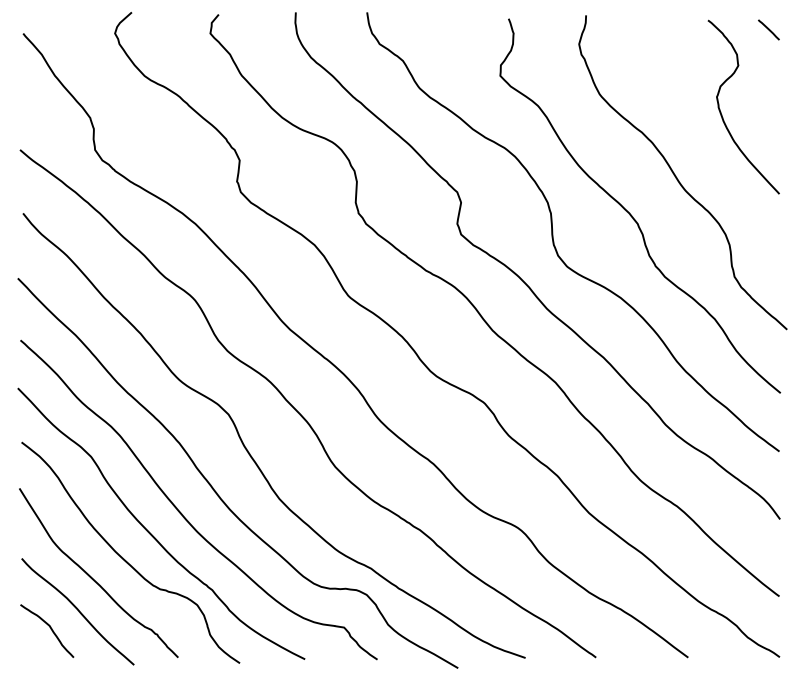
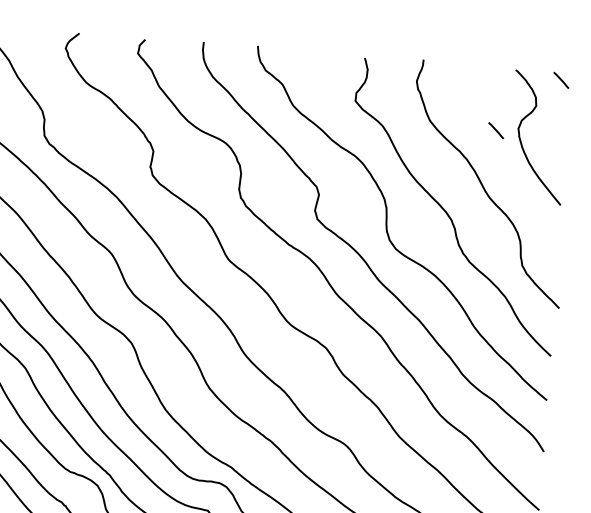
line: (687, 101) -> (495, 130), added

